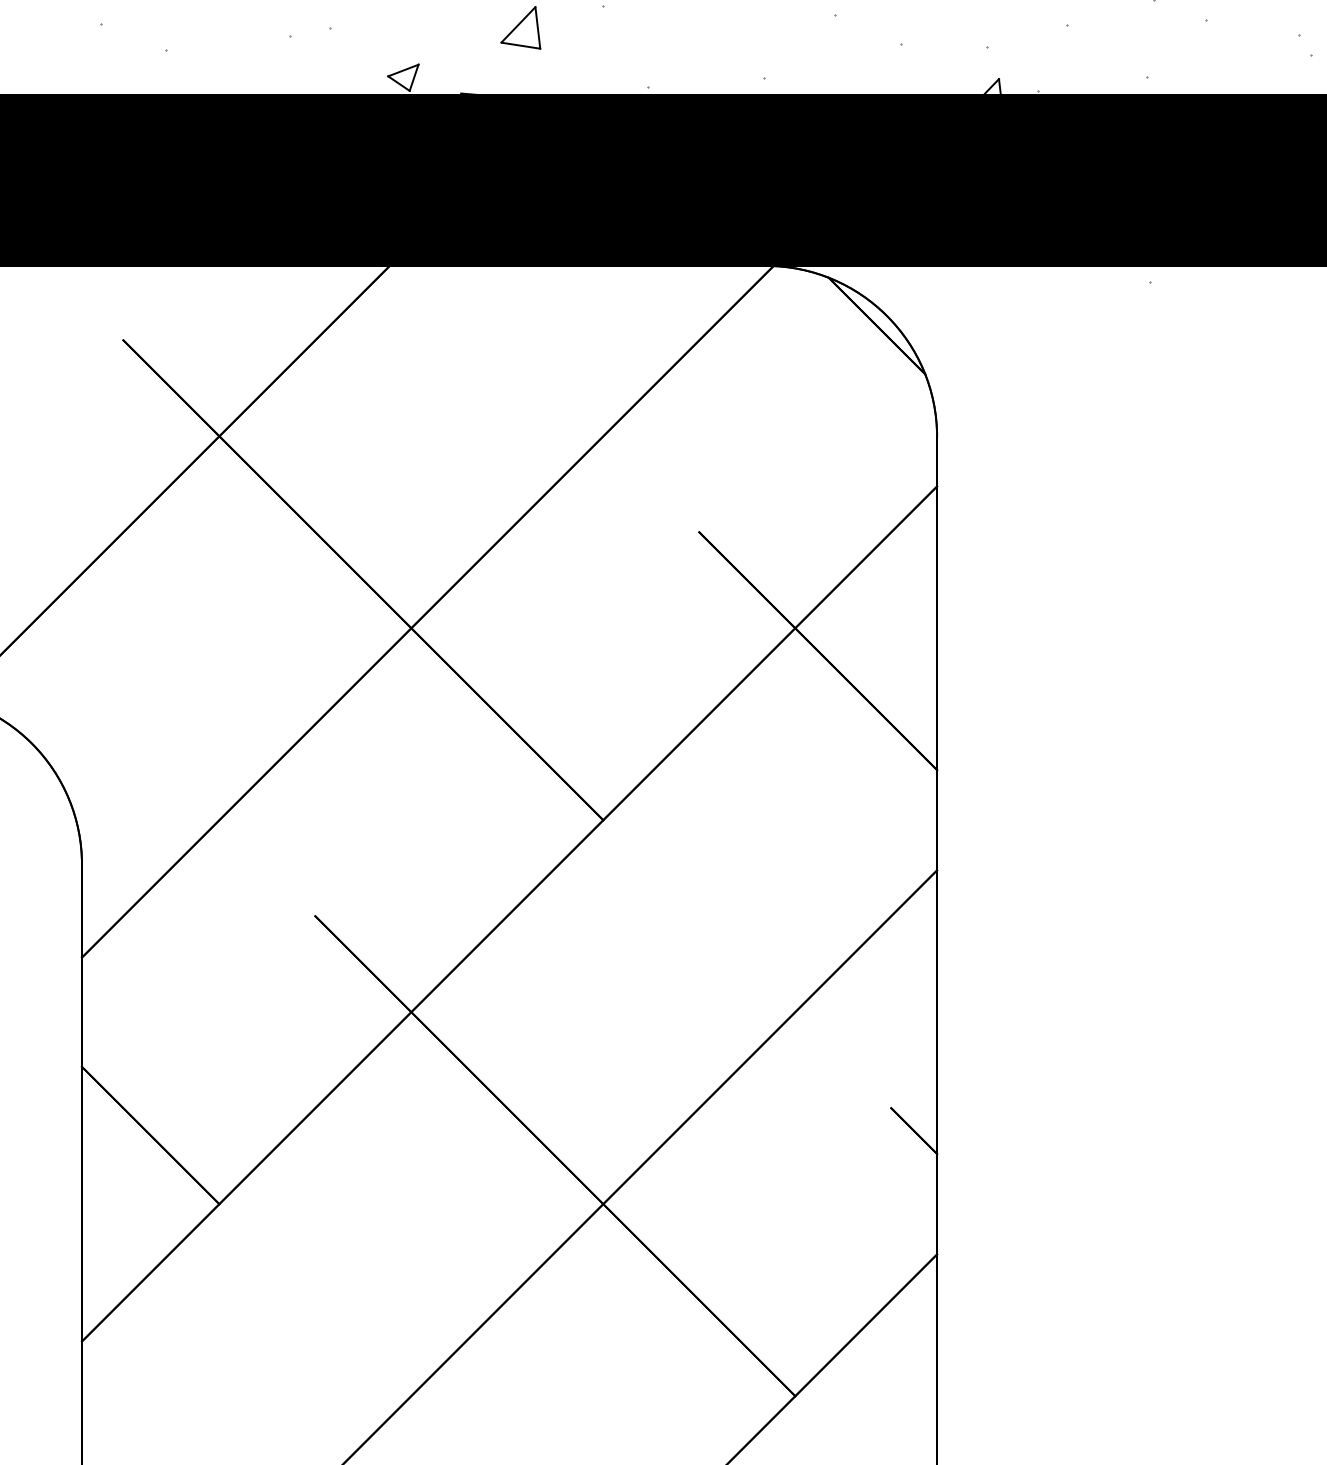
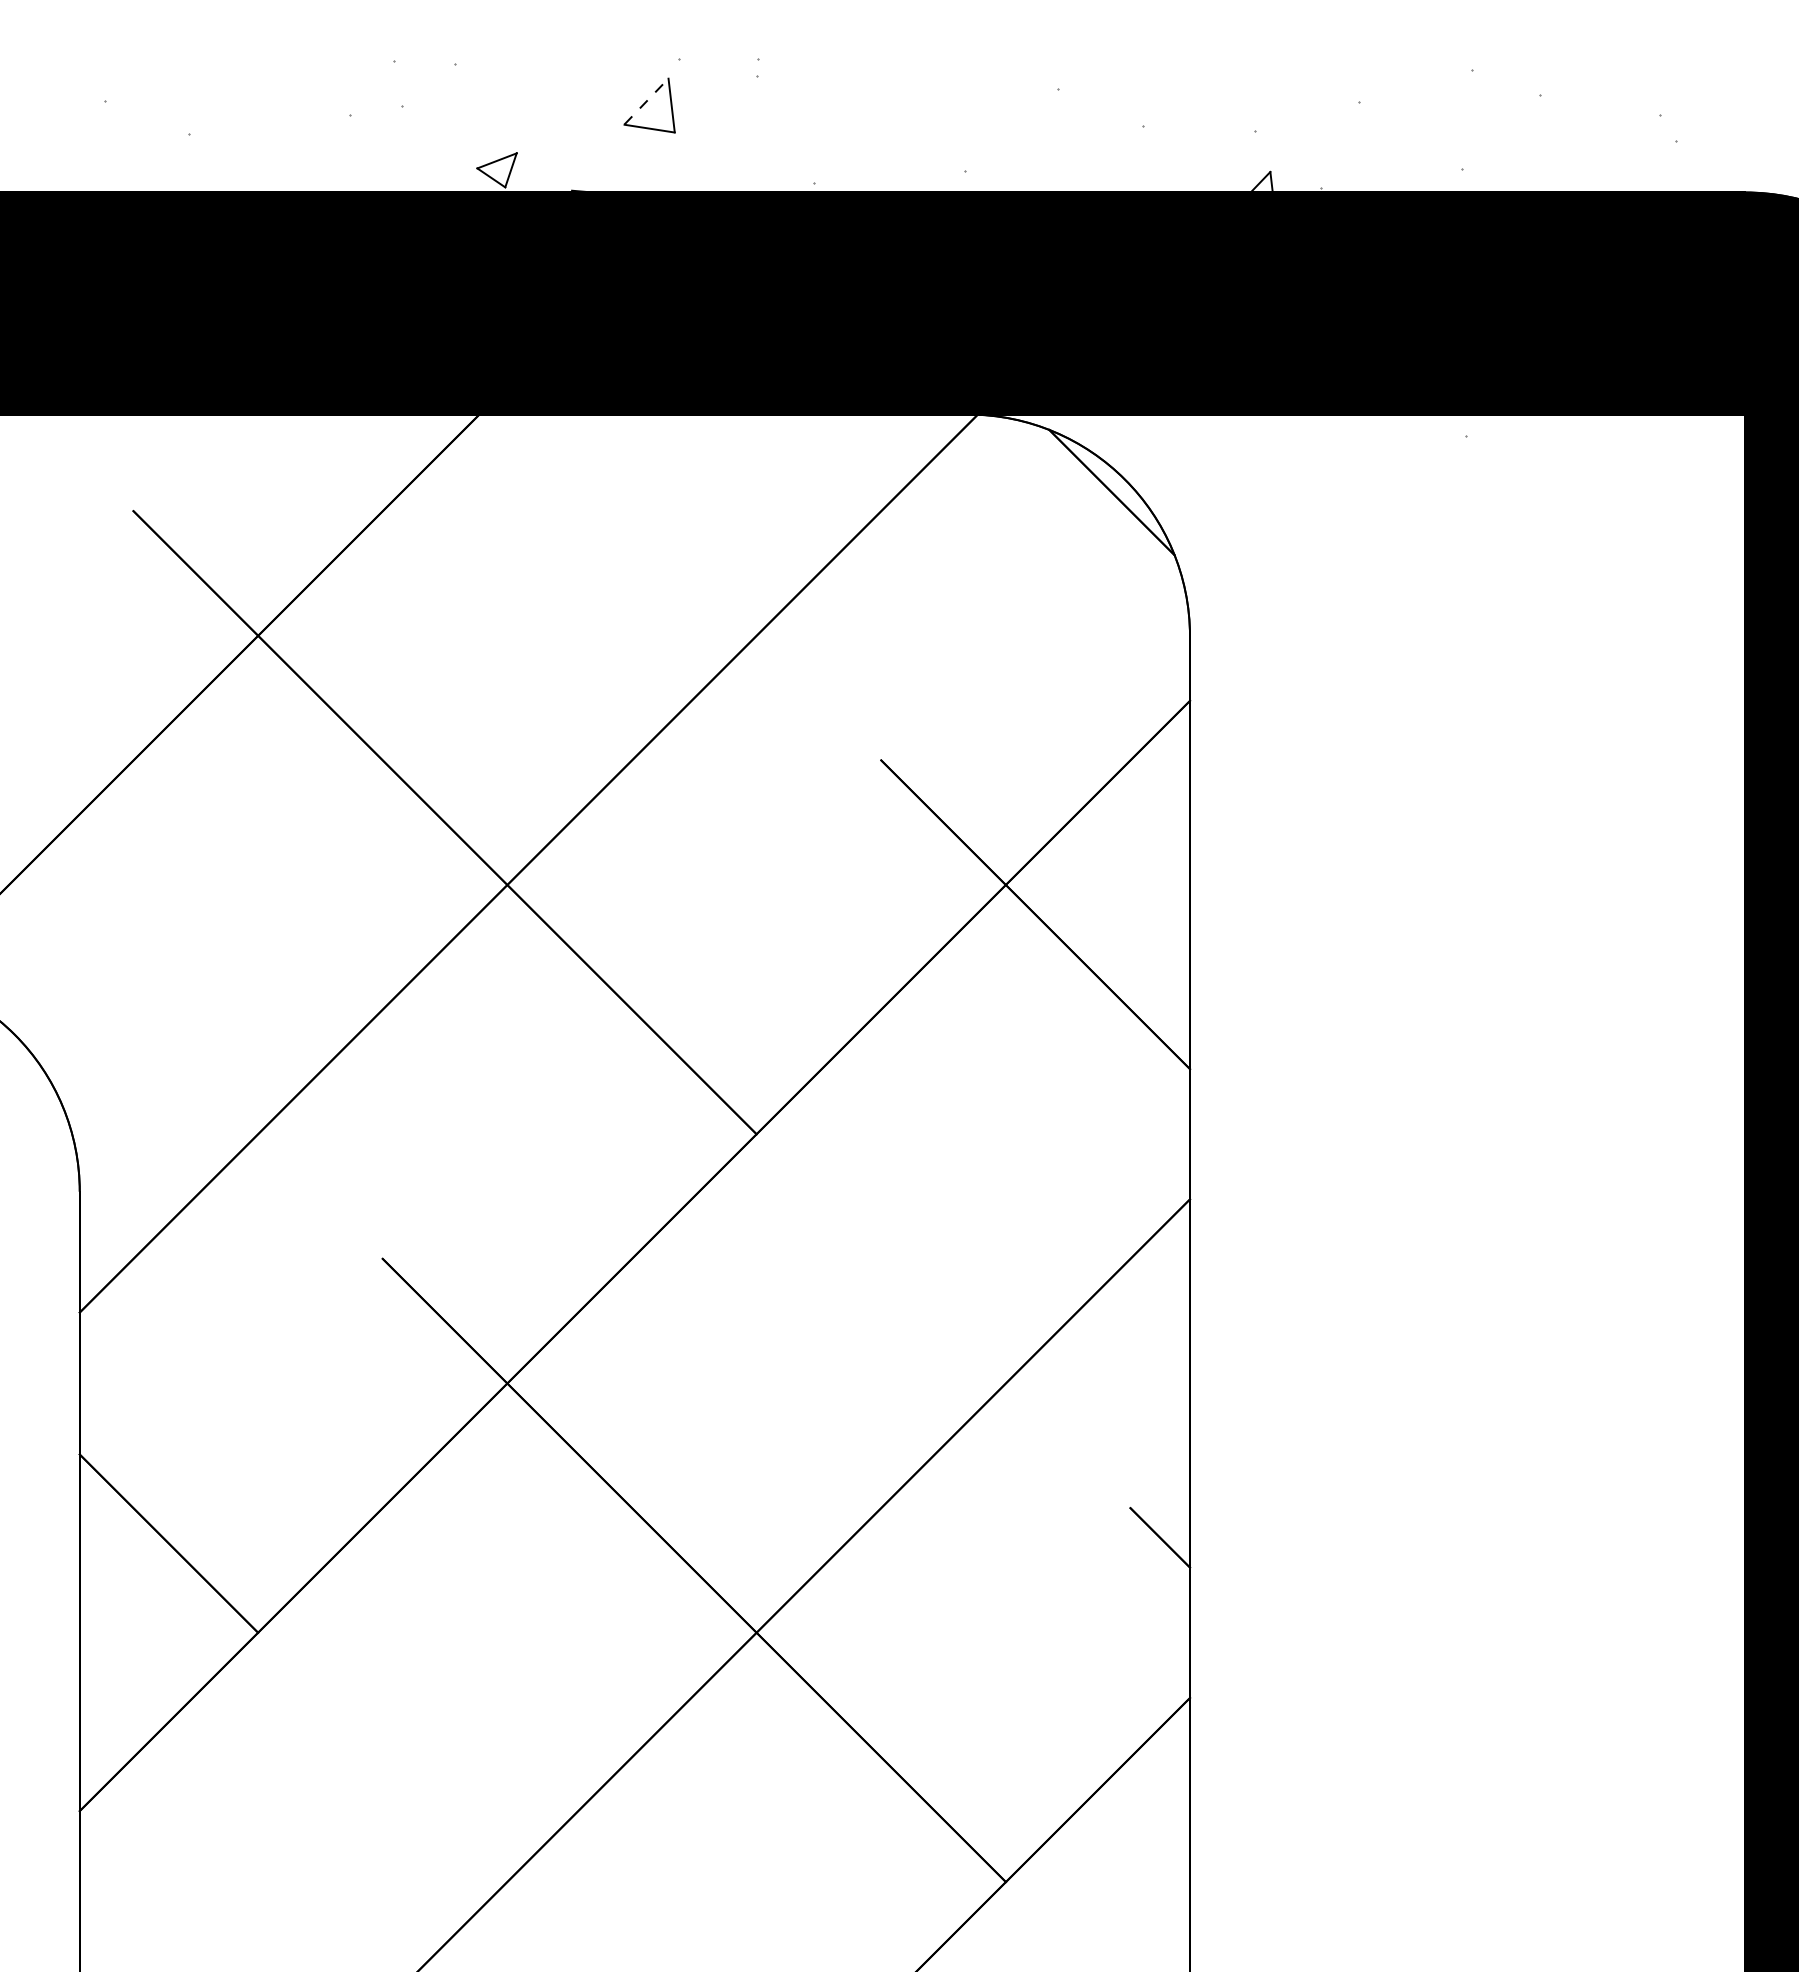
line: (518, 24) -> (646, 101), solid -> dashed

